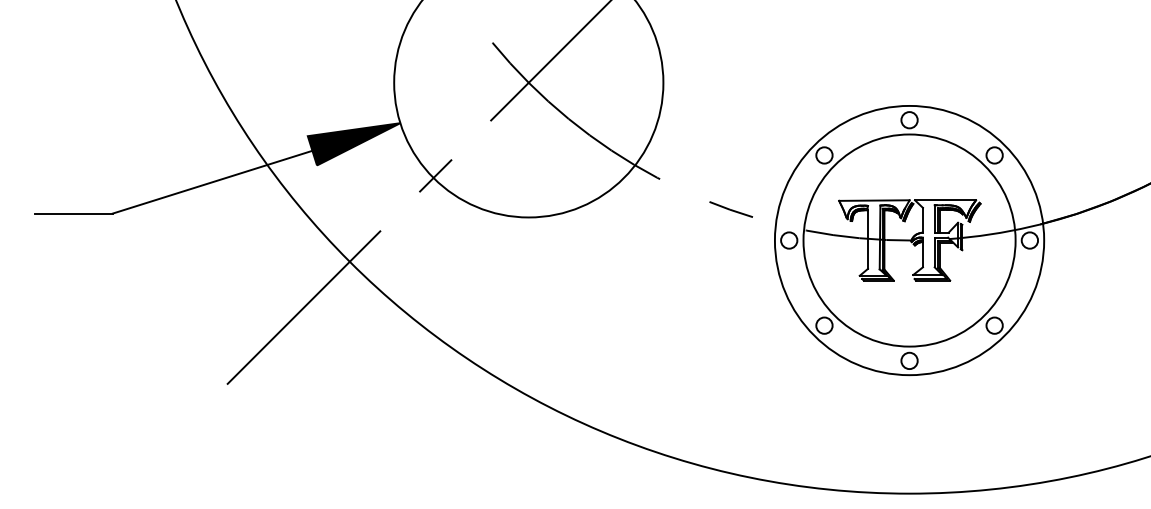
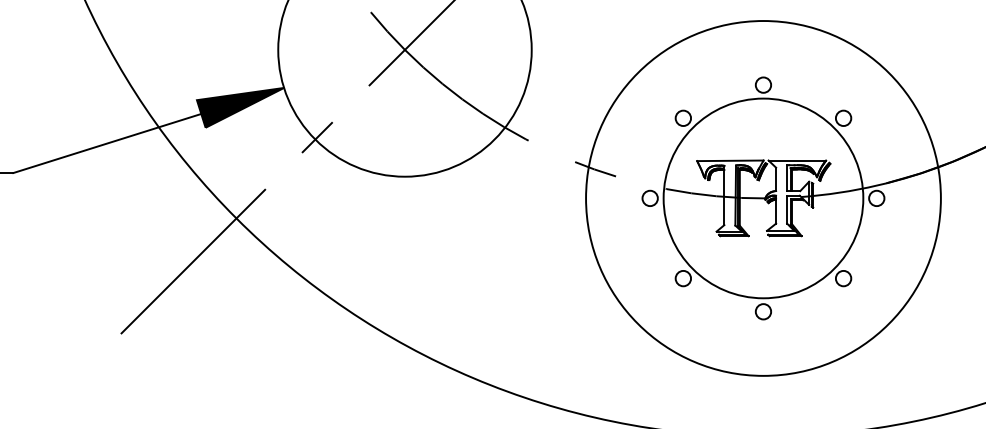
circle: (909, 240) -> (763, 198), size x1.4

